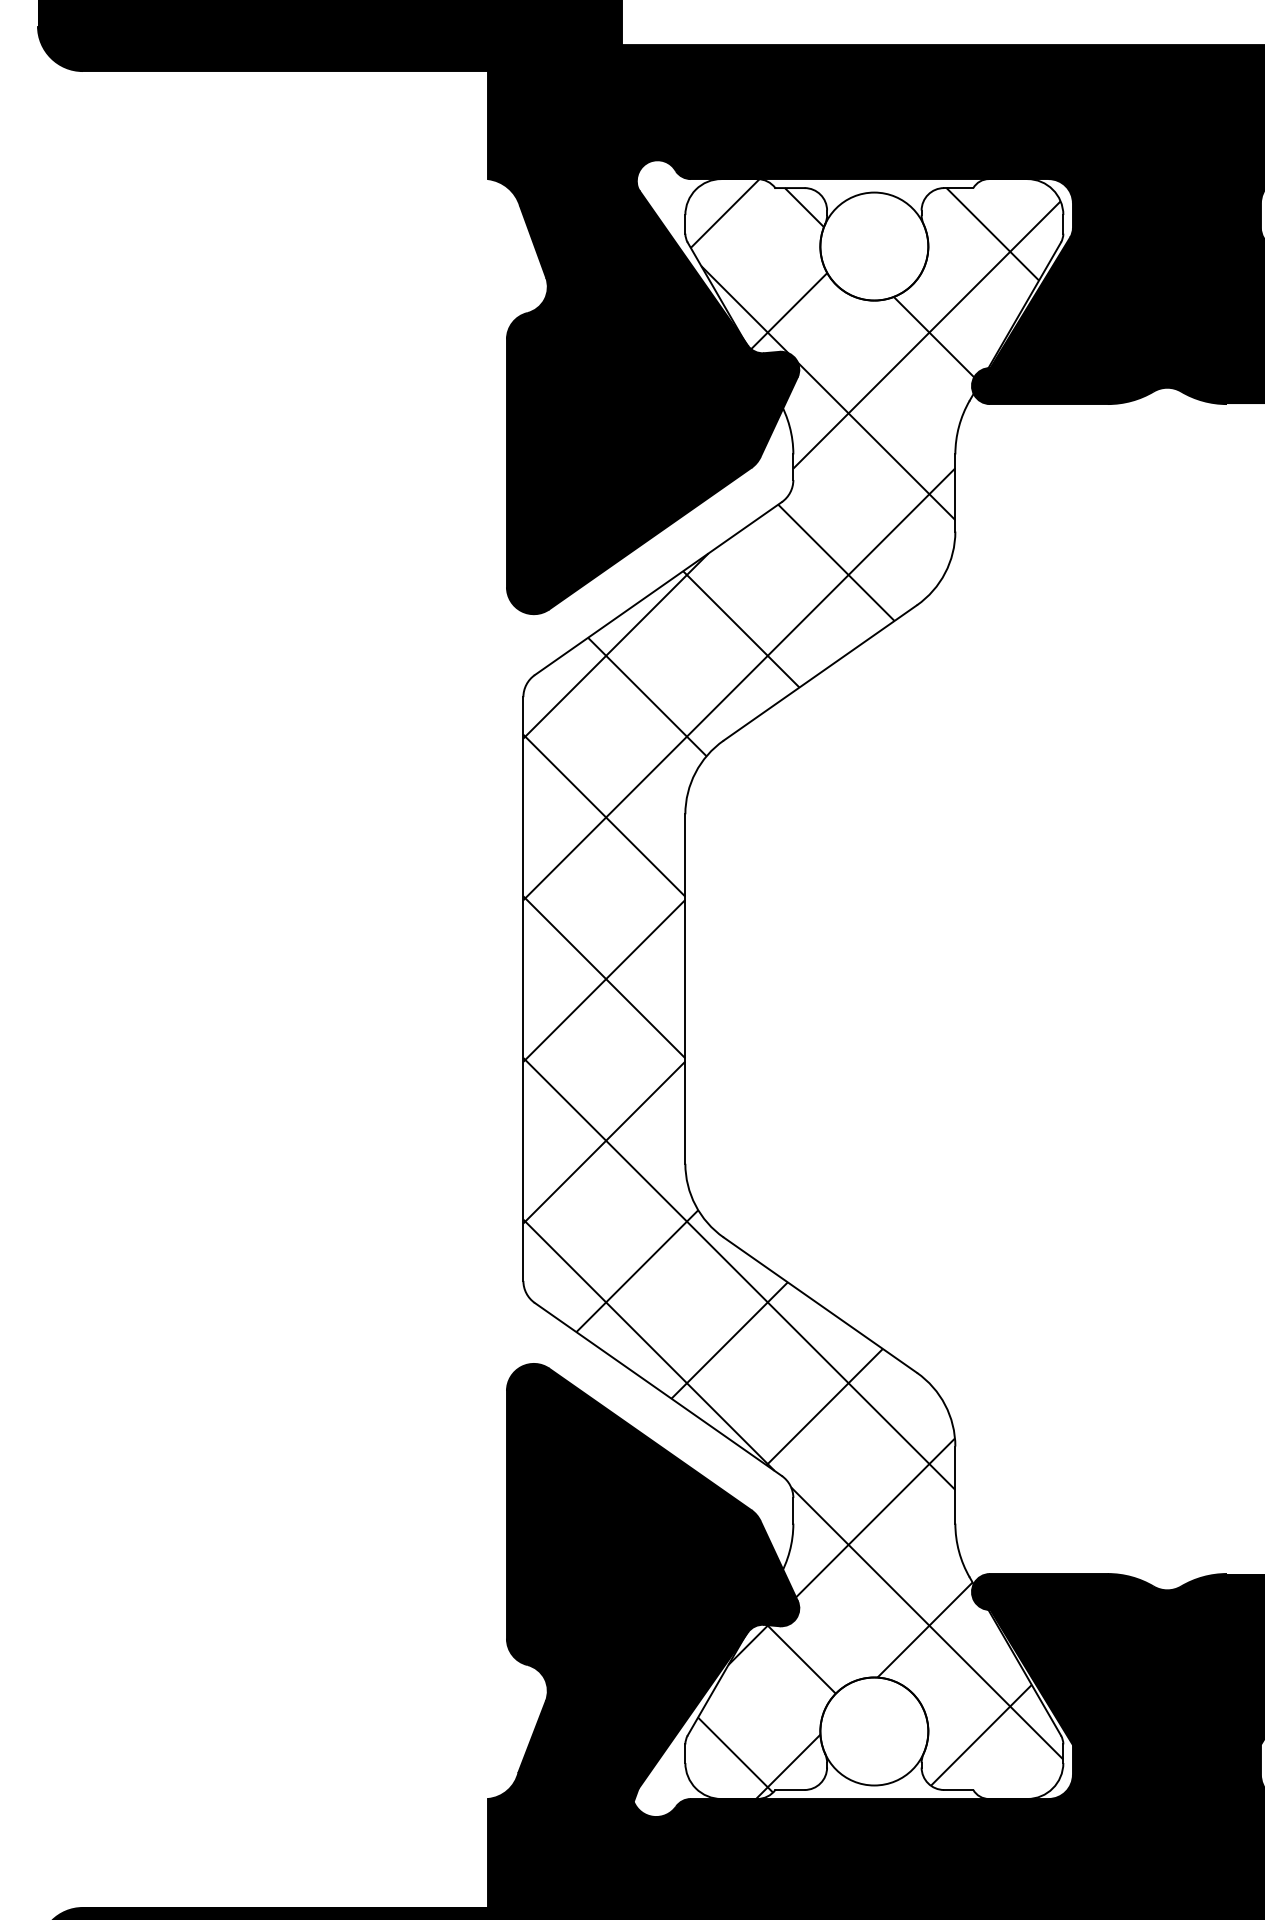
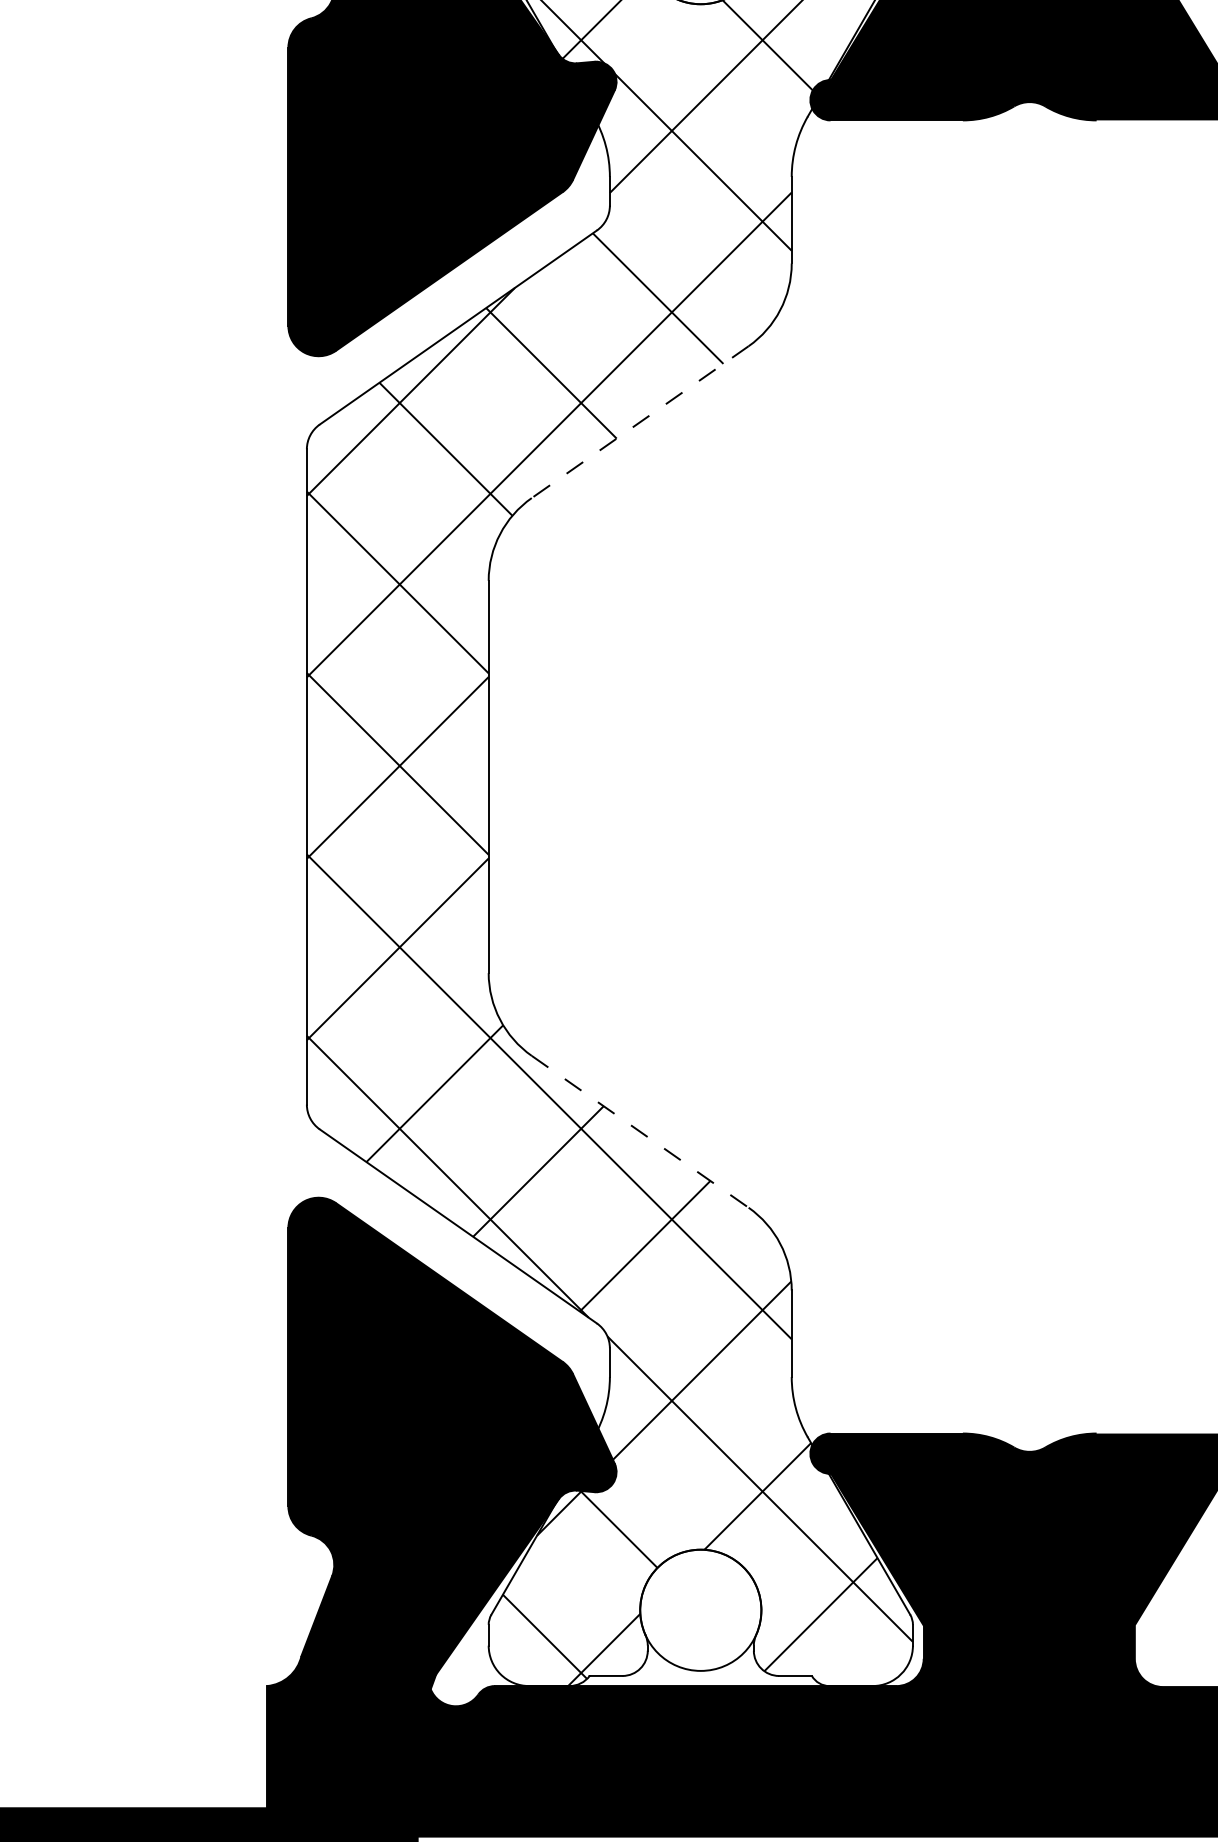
line: (820, 672) -> (640, 421), solid -> dashed
line: (820, 1305) -> (640, 1132), solid -> dashed

